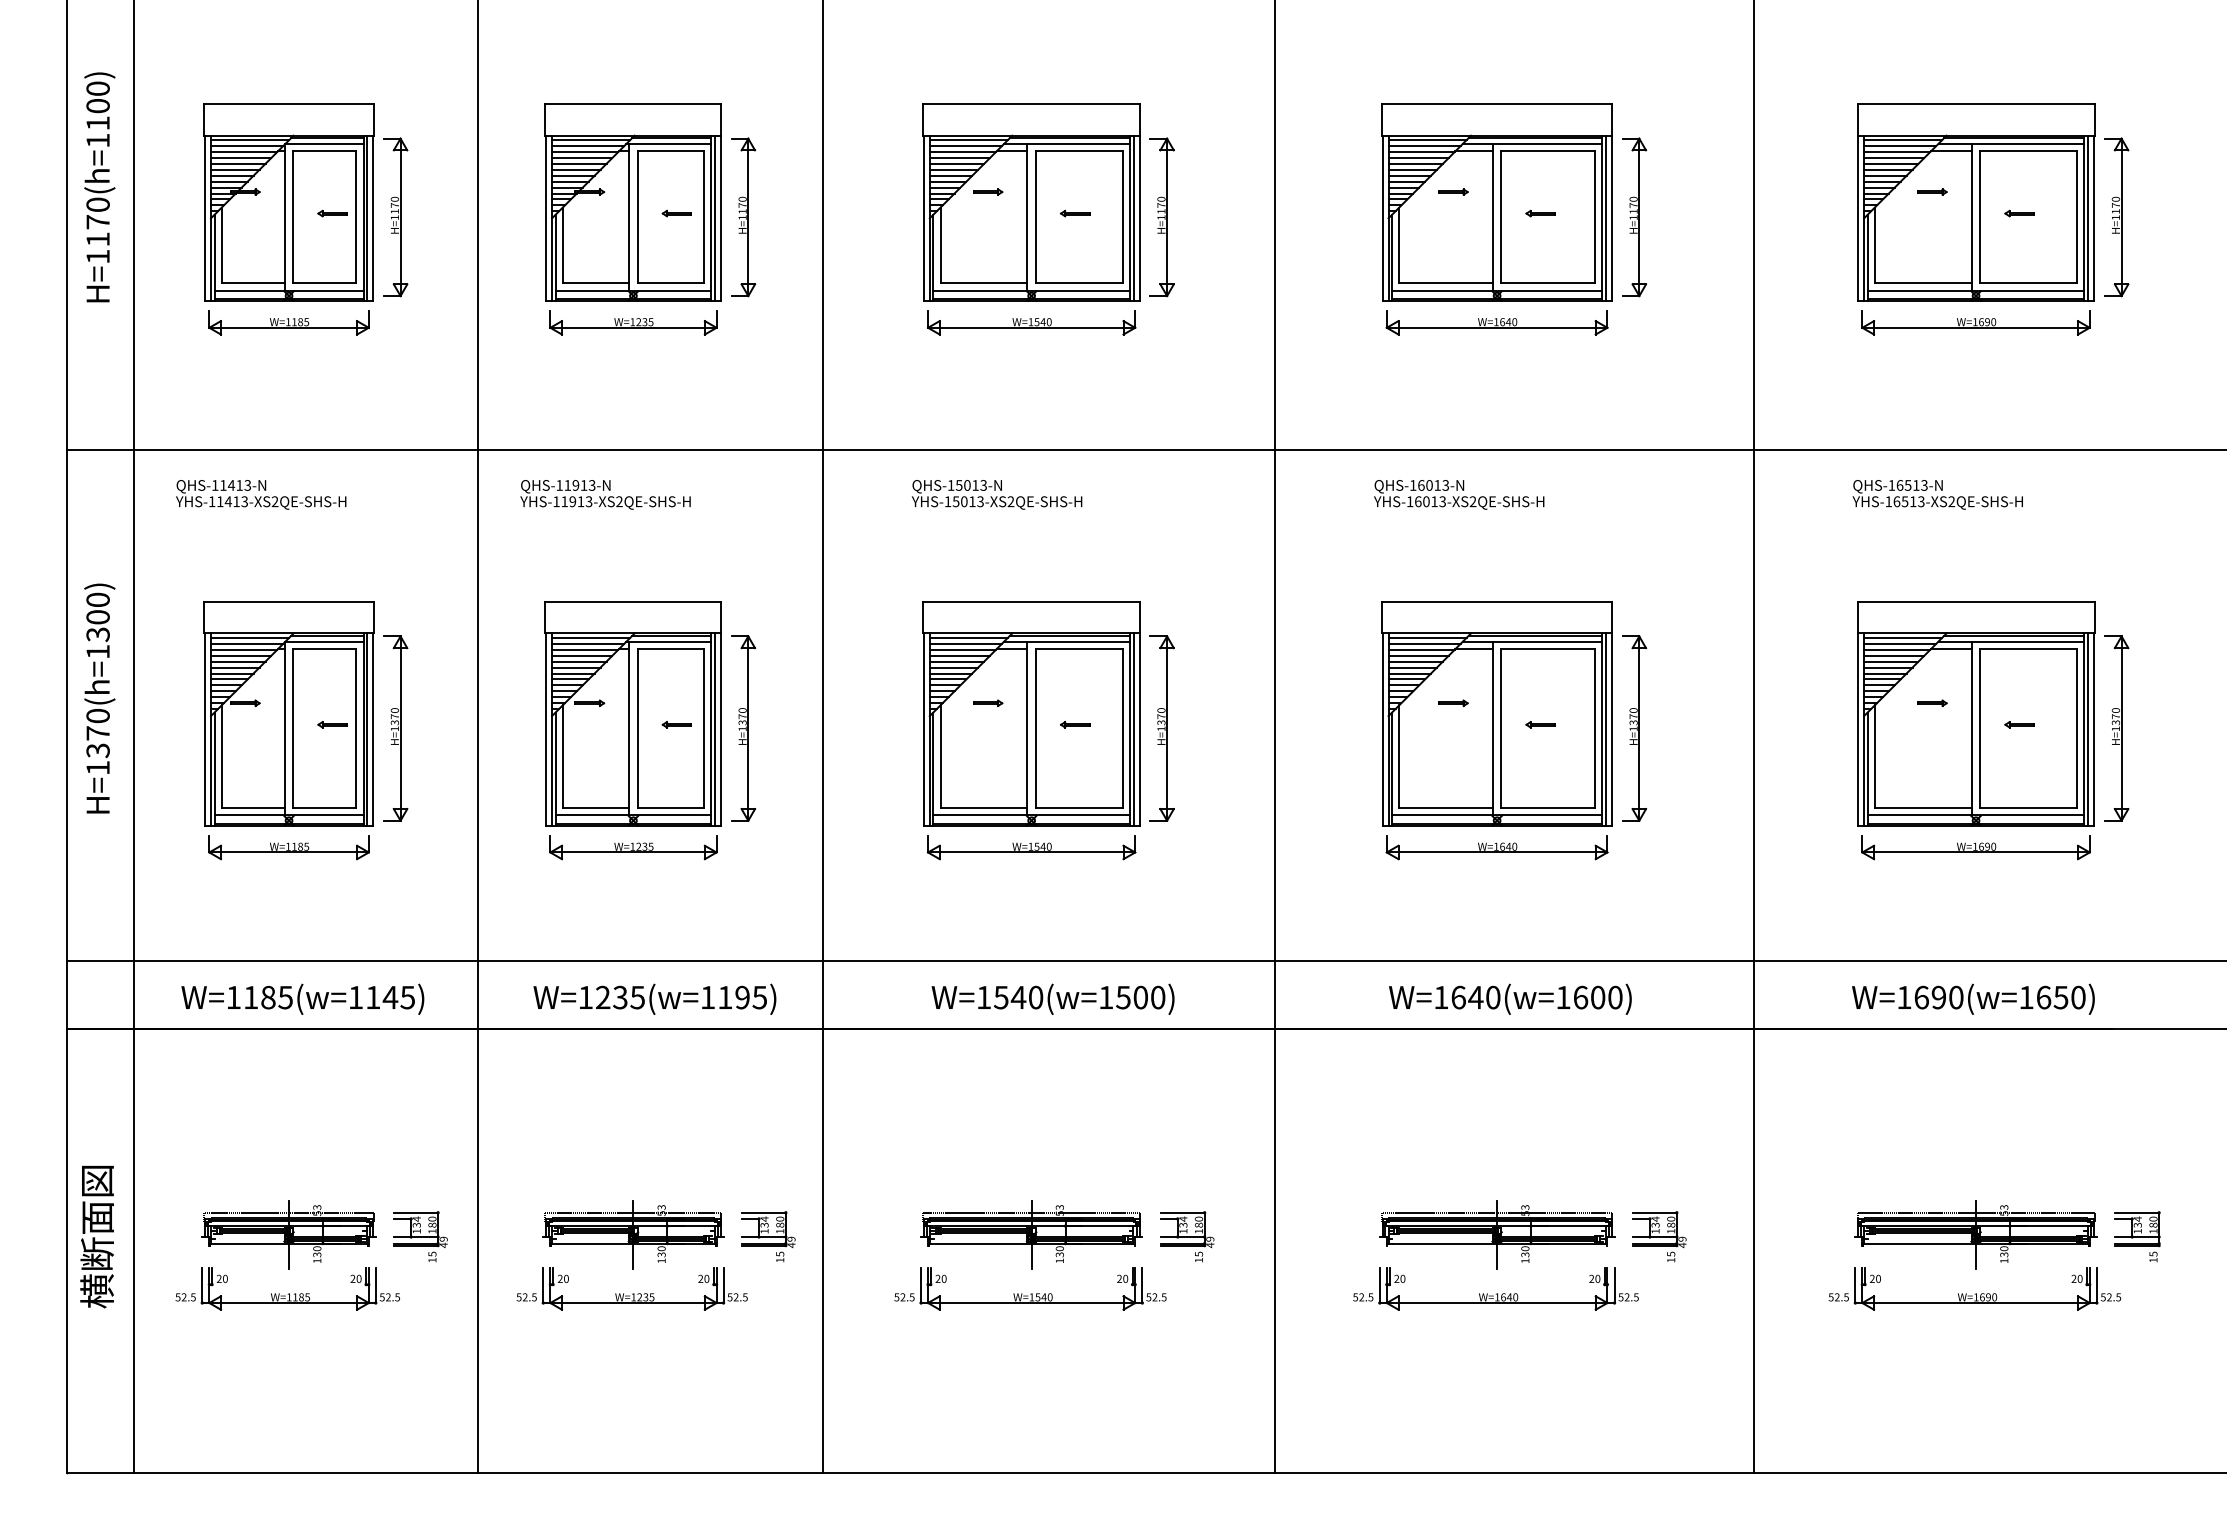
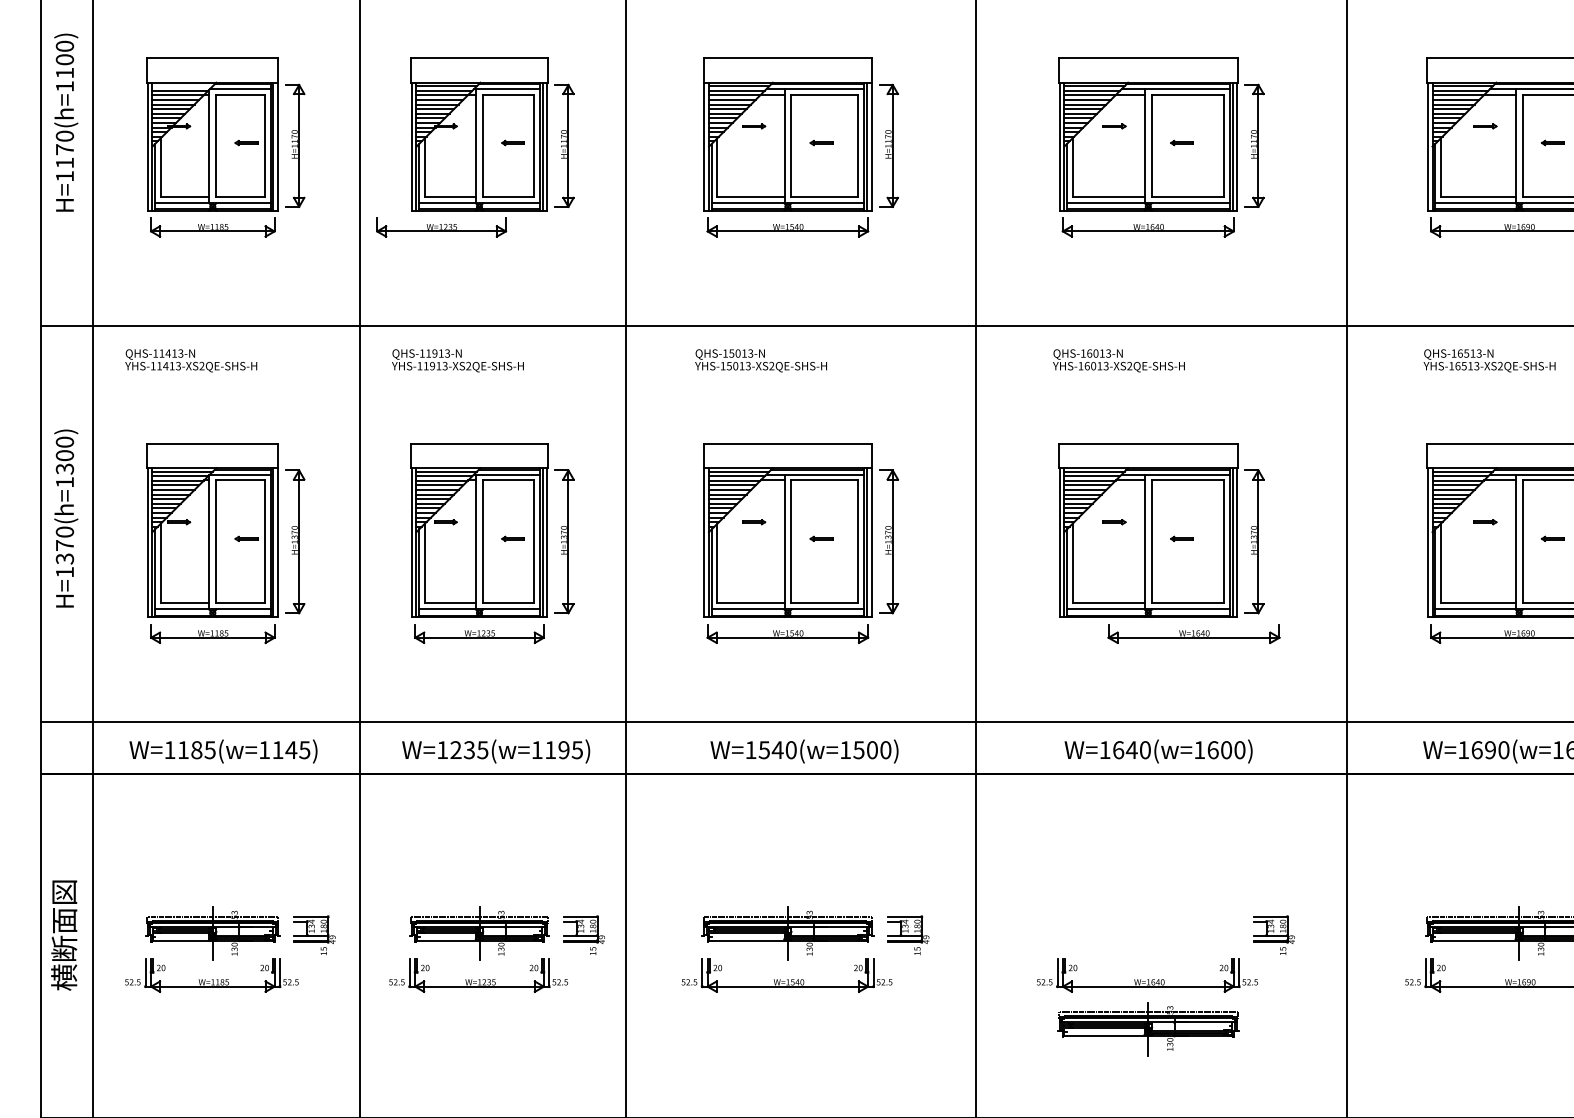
line: (250, 140) -> (182, 86), removed
part: (633, 322) -> (441, 227), moved
part: (1496, 847) -> (1193, 633), moved
part: (1497, 1234) -> (1148, 1028), moved

